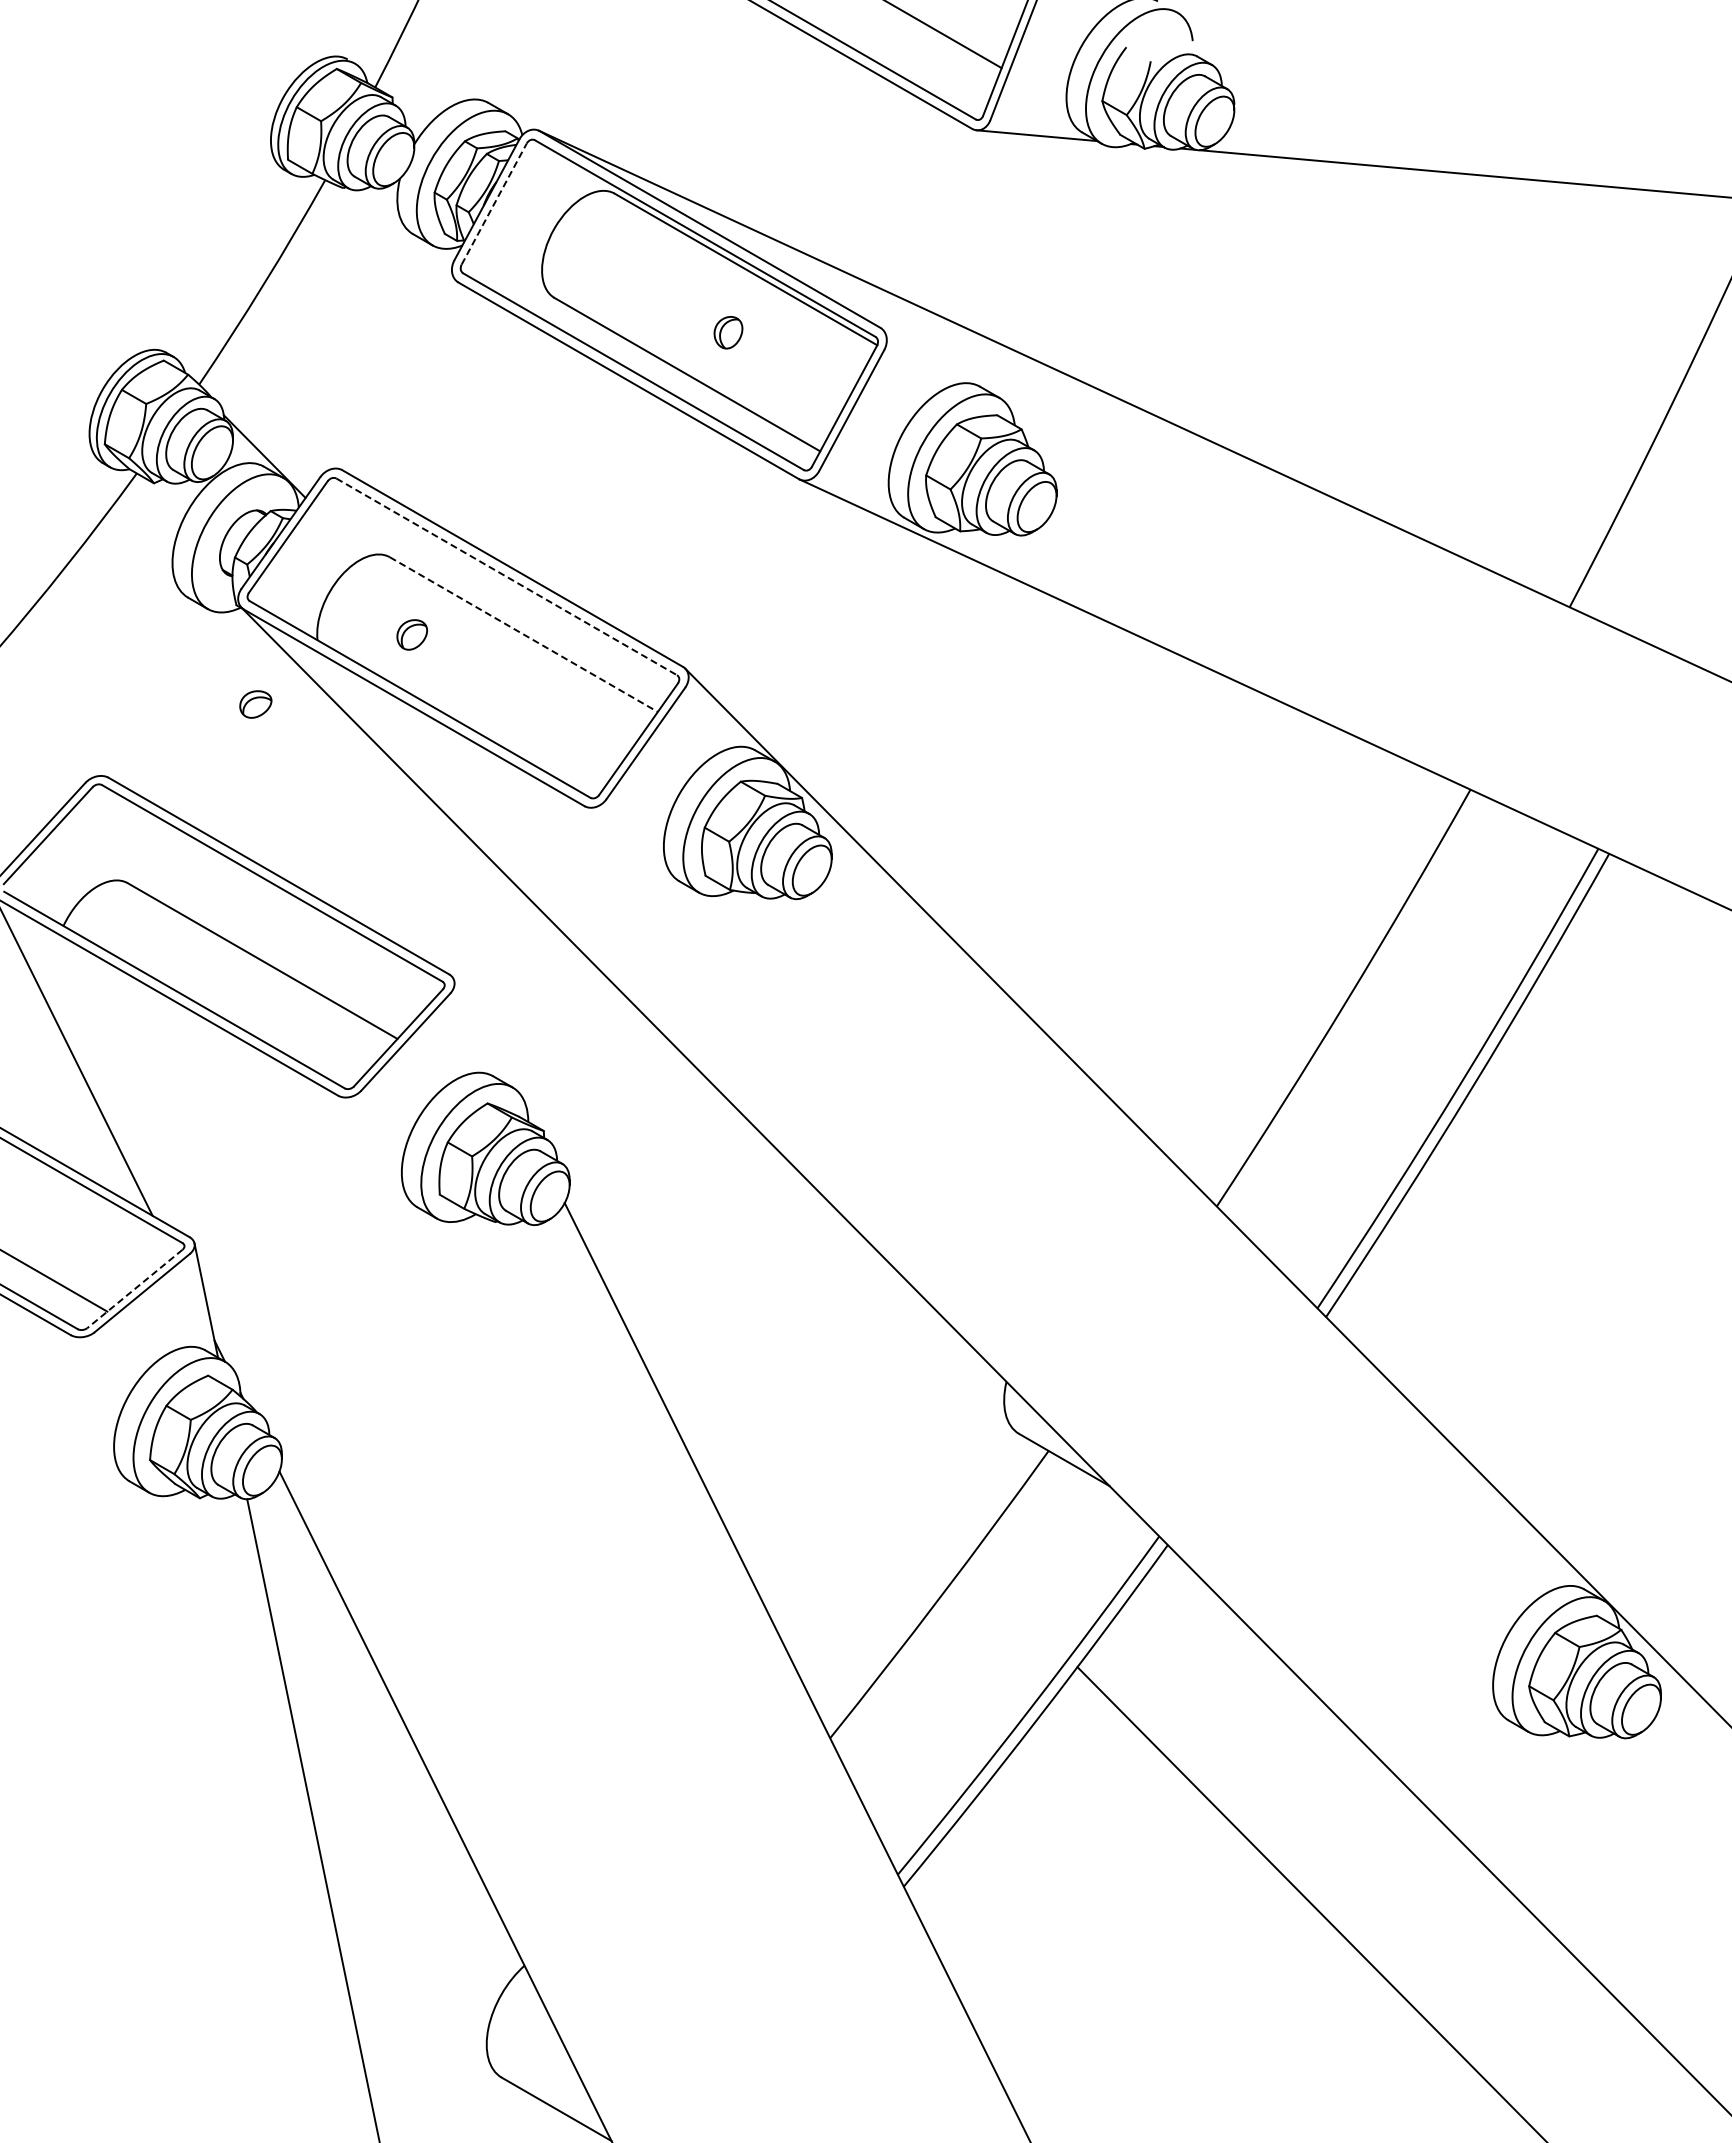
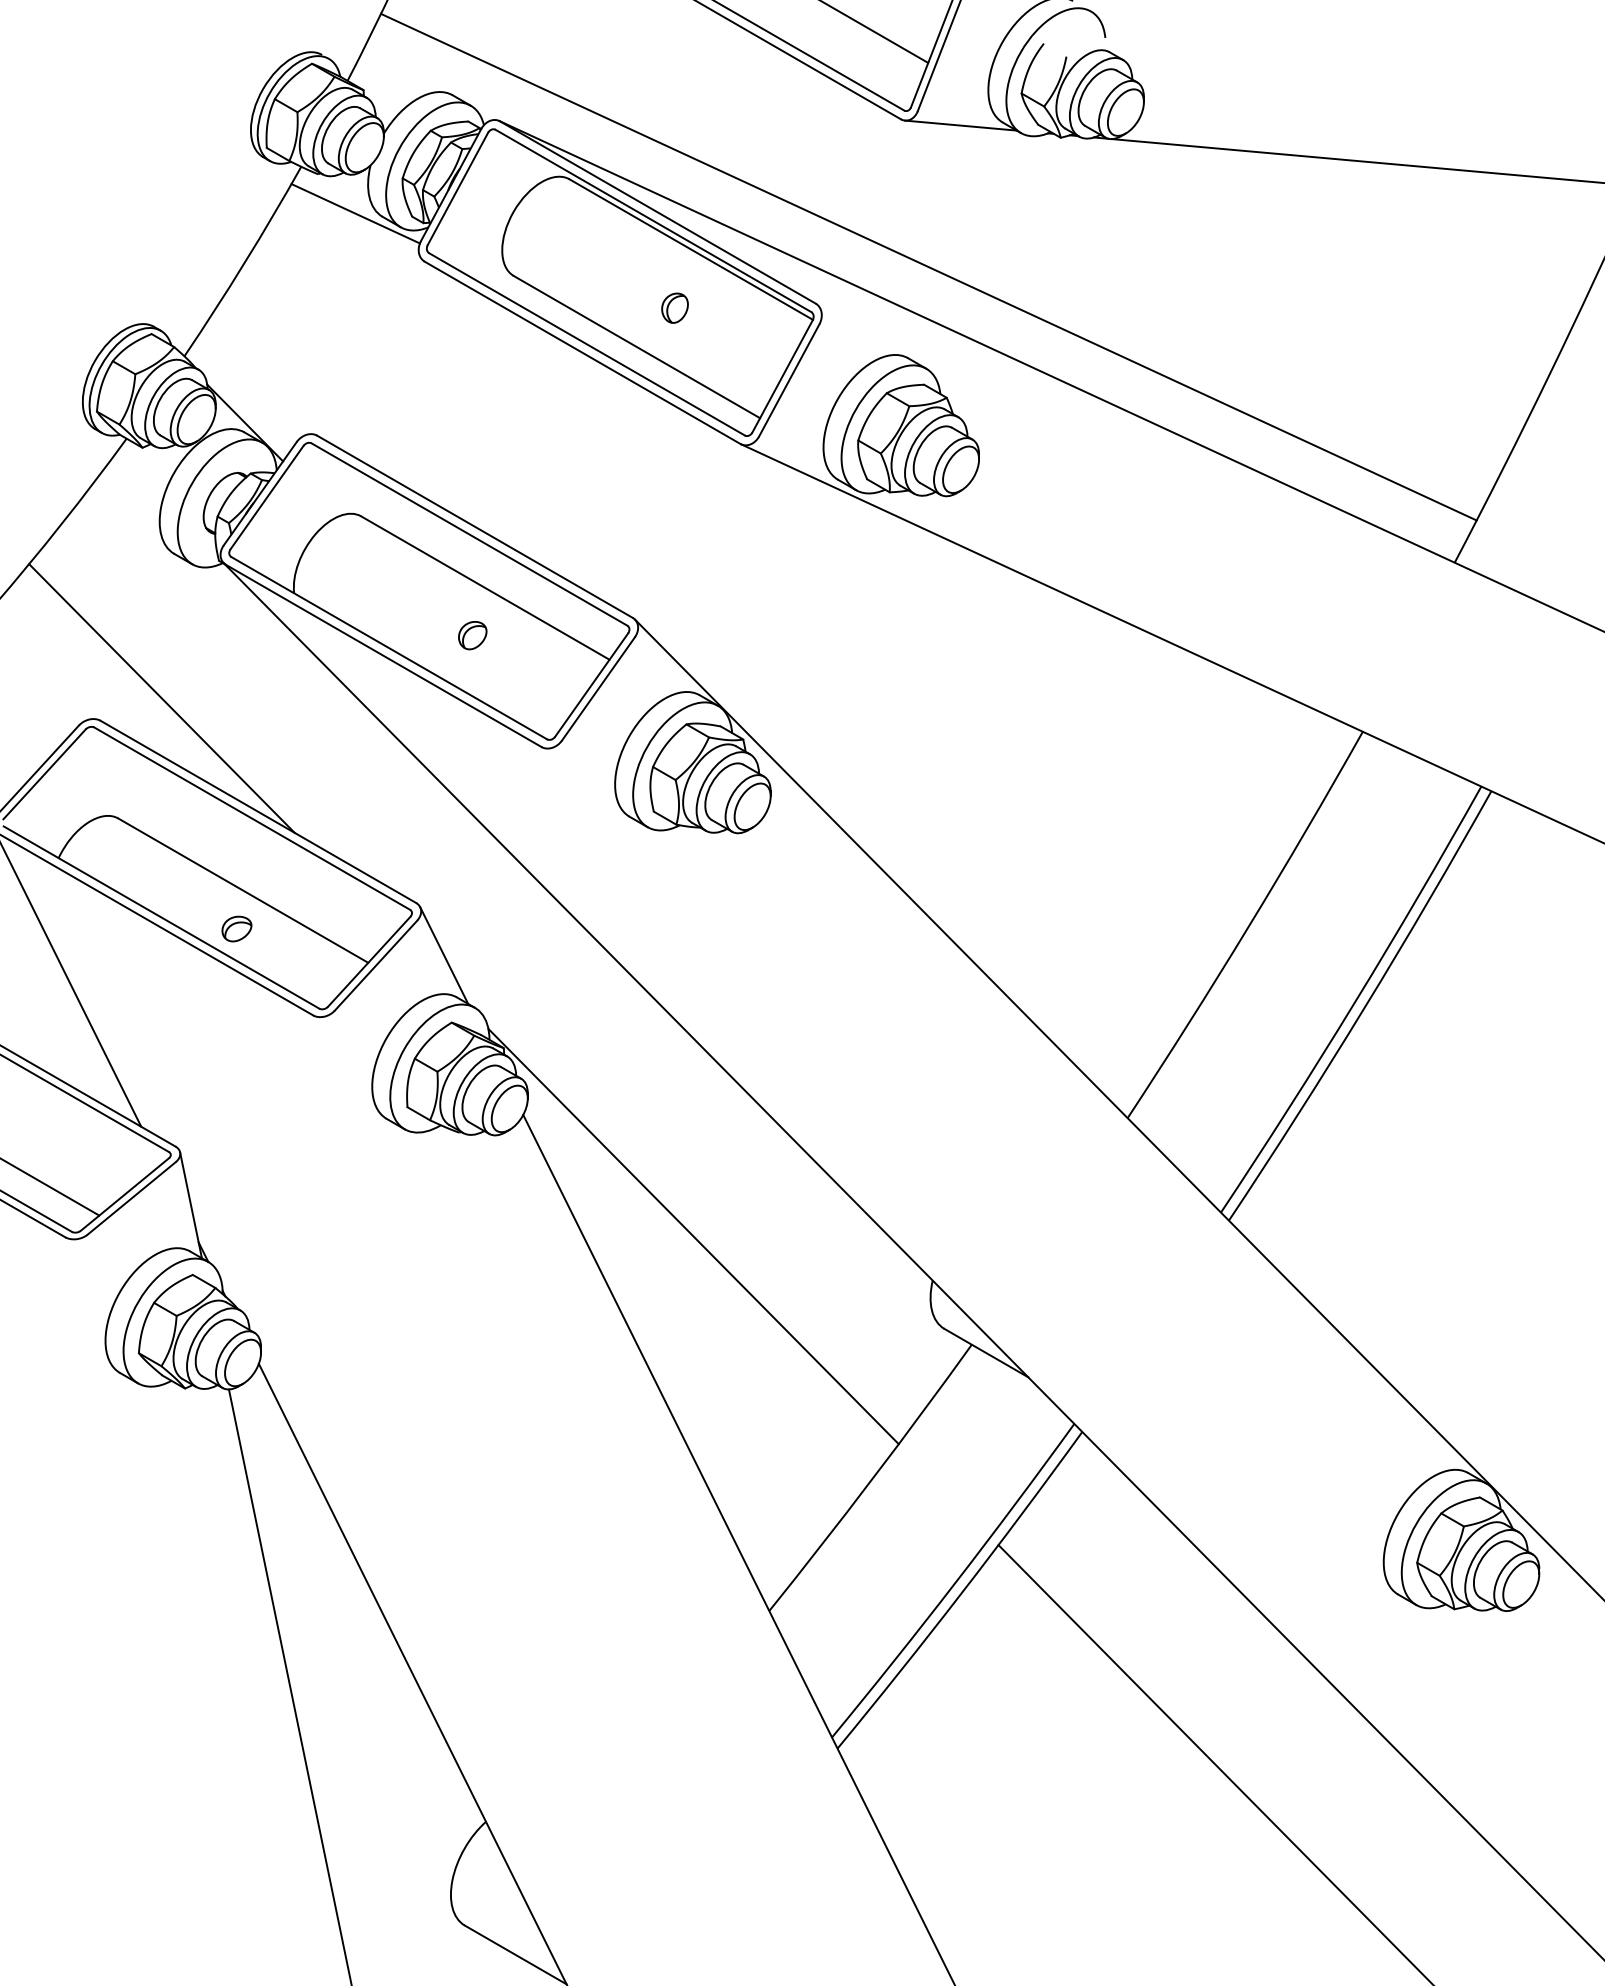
line: (494, 204) -> (458, 189), dashed -> solid
line: (383, 230) -> (355, 213), added
line: (1002, 288) -> (929, 267), added
line: (506, 576) -> (469, 534), dashed -> solid
part: (411, 634) -> (472, 635), moved
line: (523, 634) -> (485, 587), dashed -> solid
part: (255, 704) -> (236, 929), moved
line: (174, 753) -> (161, 698), added
line: (479, 1030) -> (444, 954), added
line: (134, 1288) -> (124, 1194), dashed -> solid
line: (748, 1334) -> (693, 1236), added

